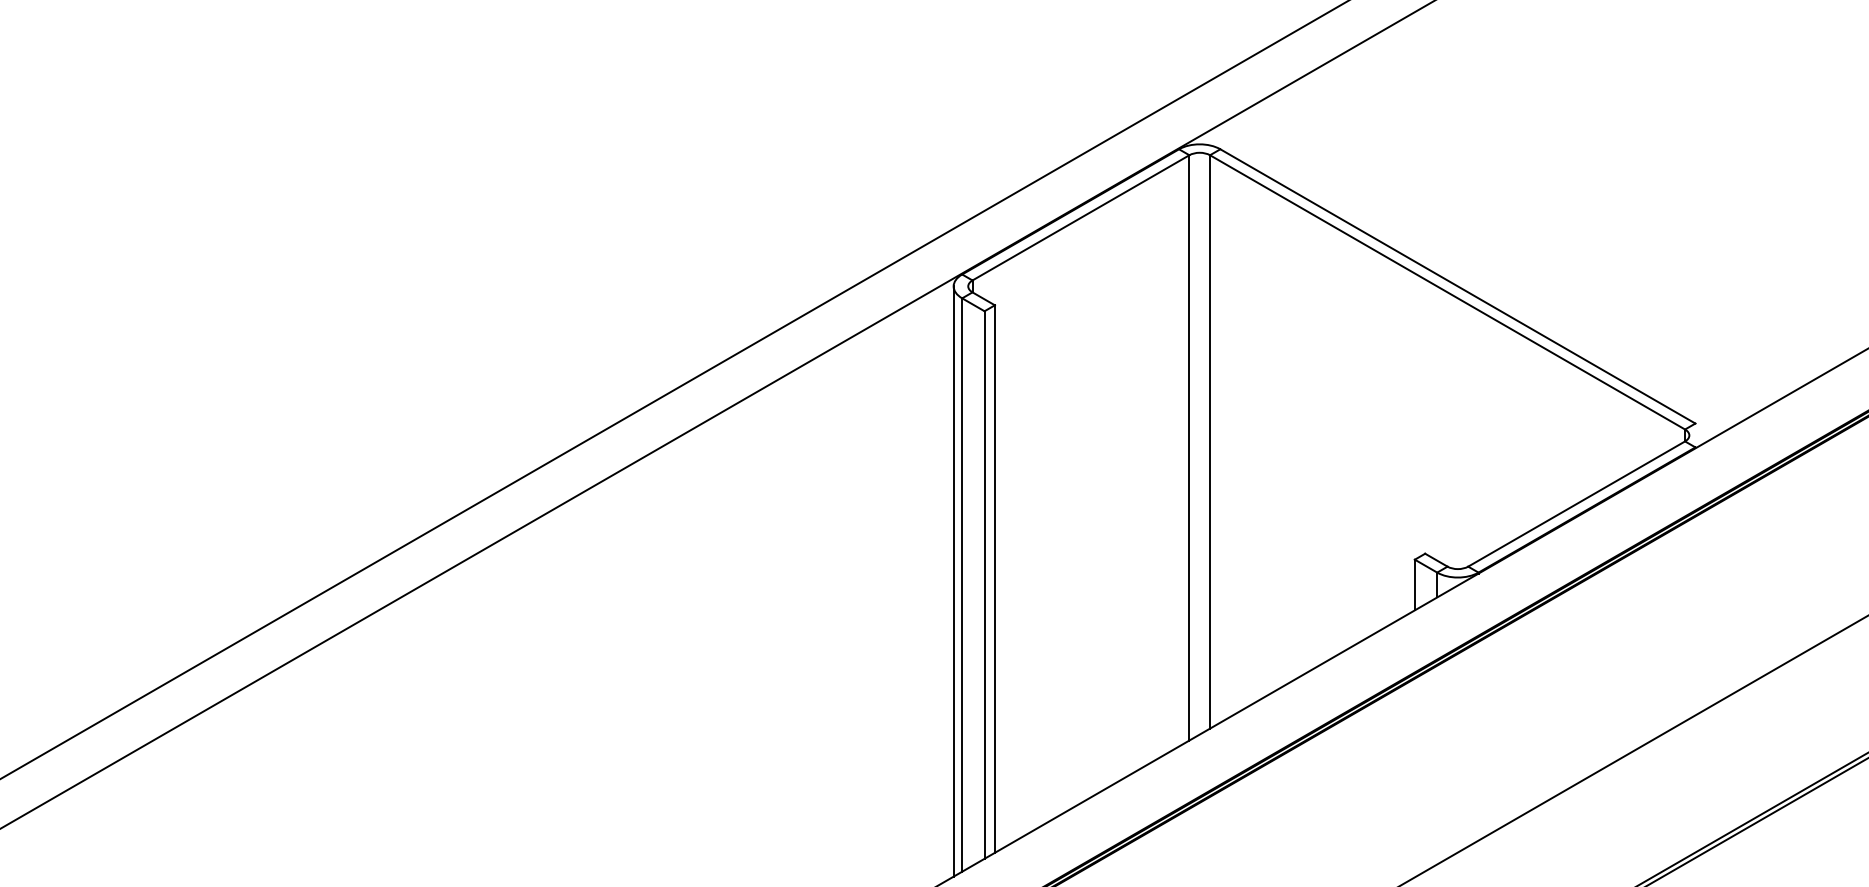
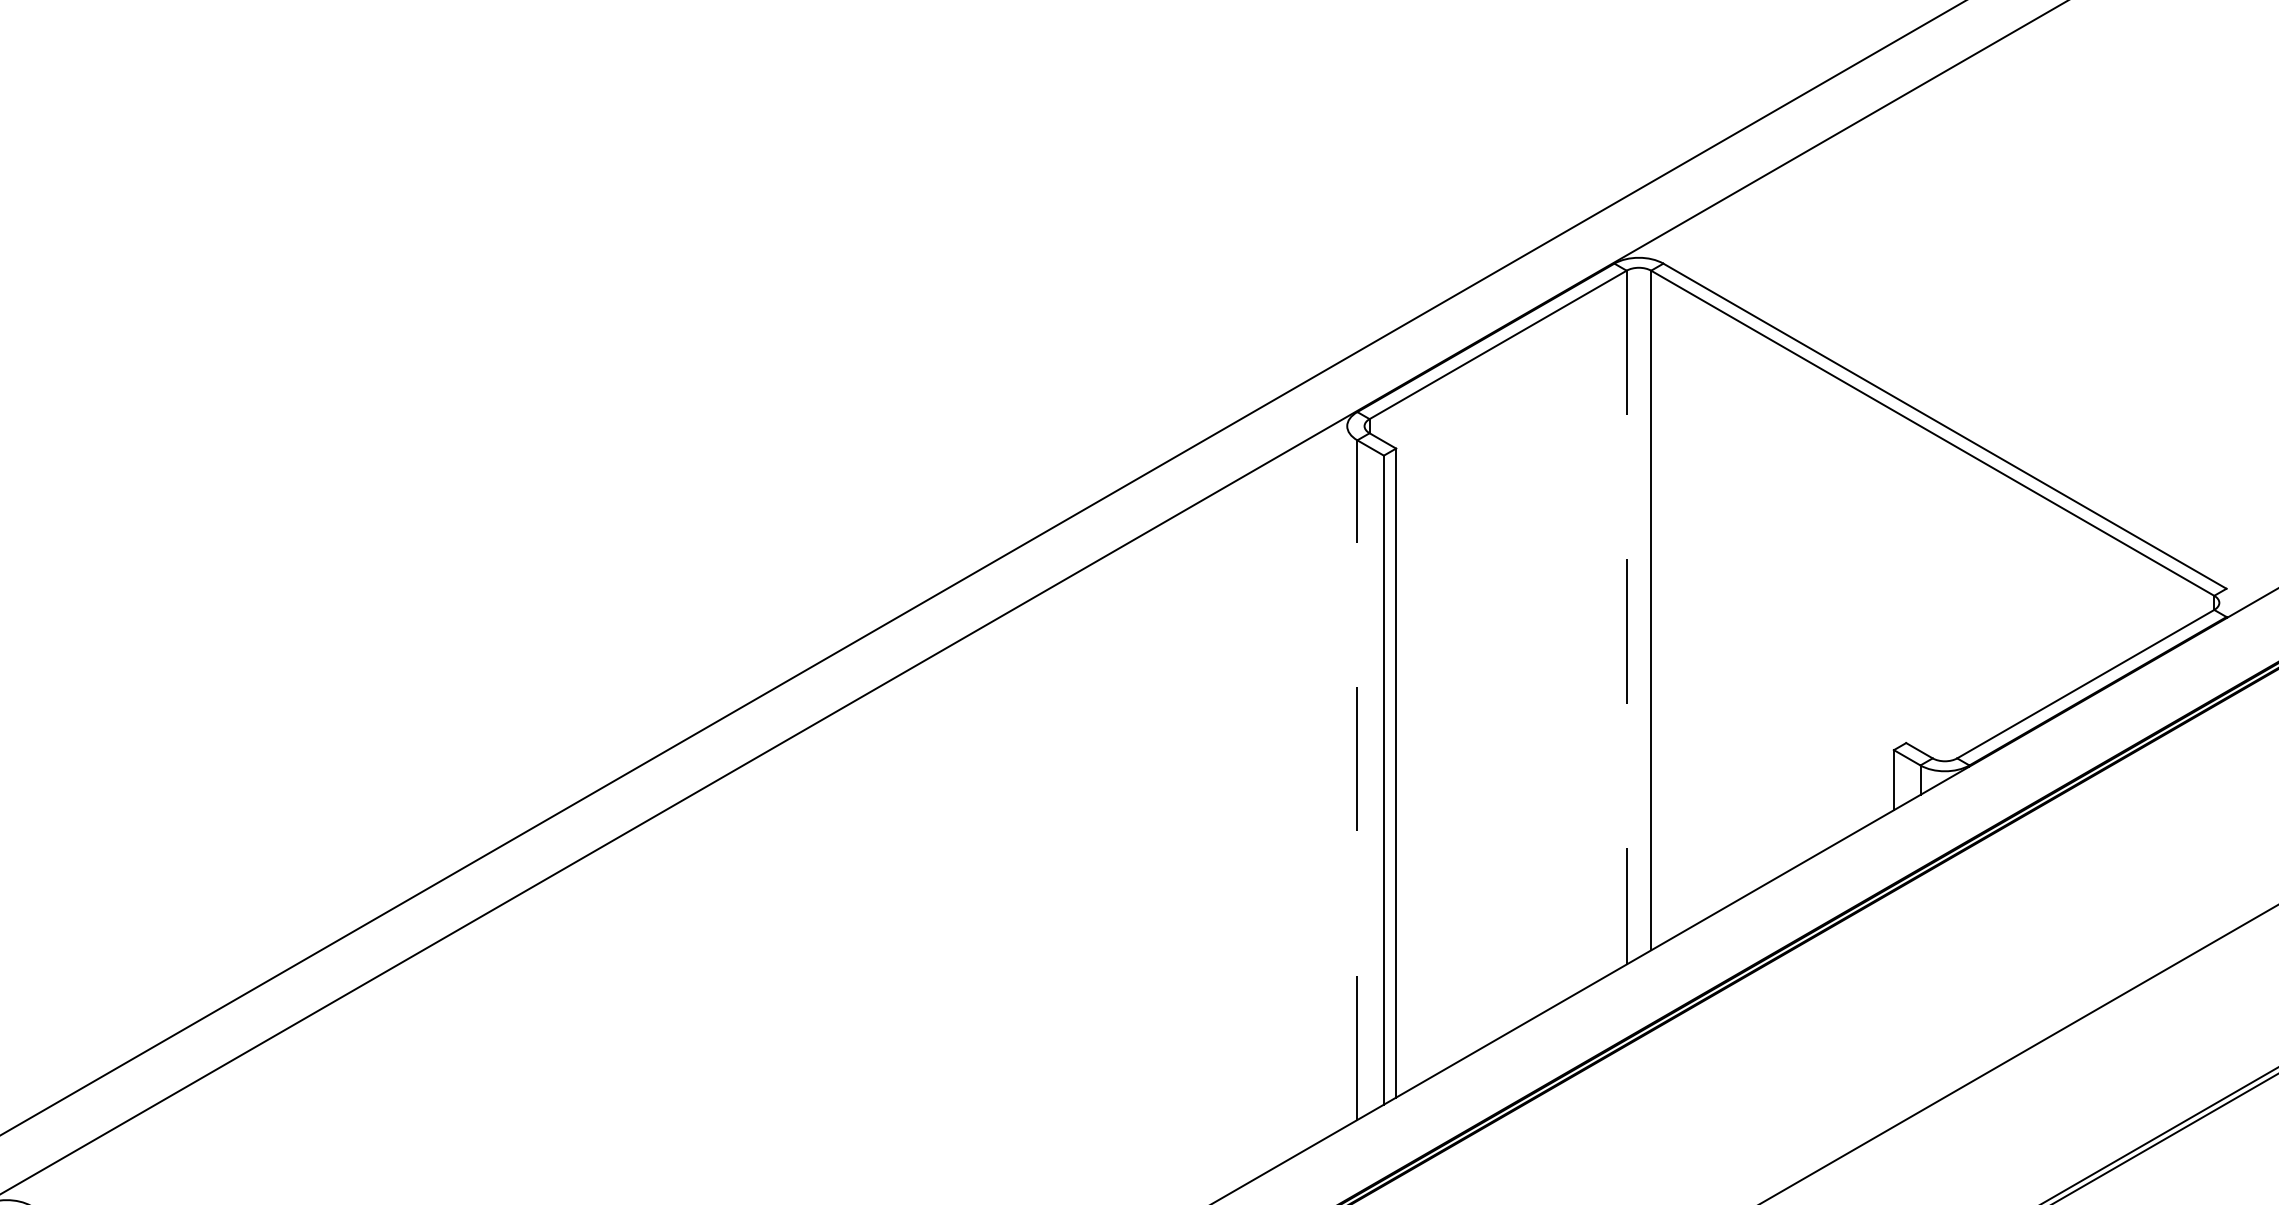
line: (1189, 447) -> (1626, 617), solid -> dashed
line: (953, 581) -> (1347, 775), removed
line: (962, 585) -> (1357, 780), solid -> dashed

